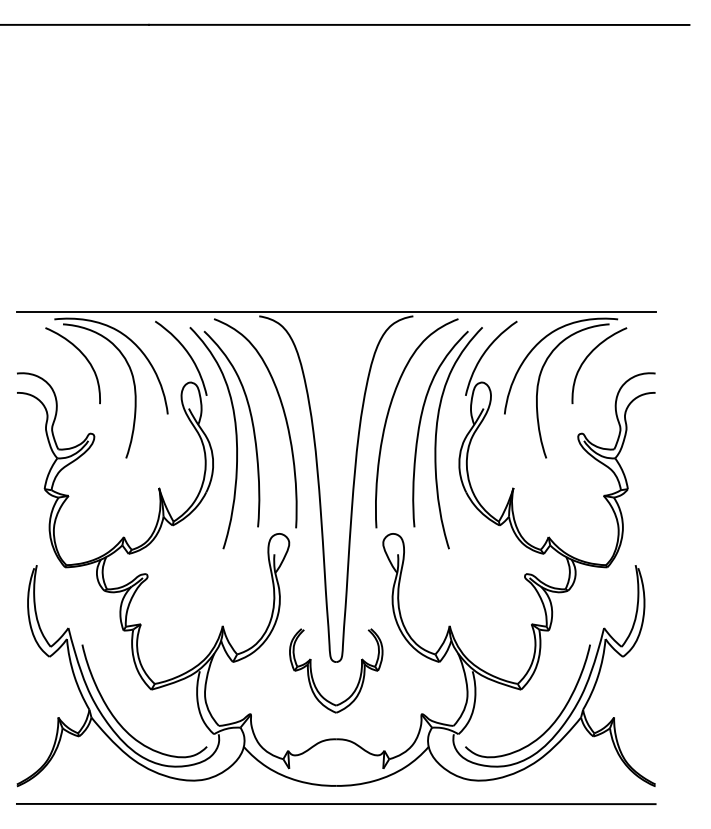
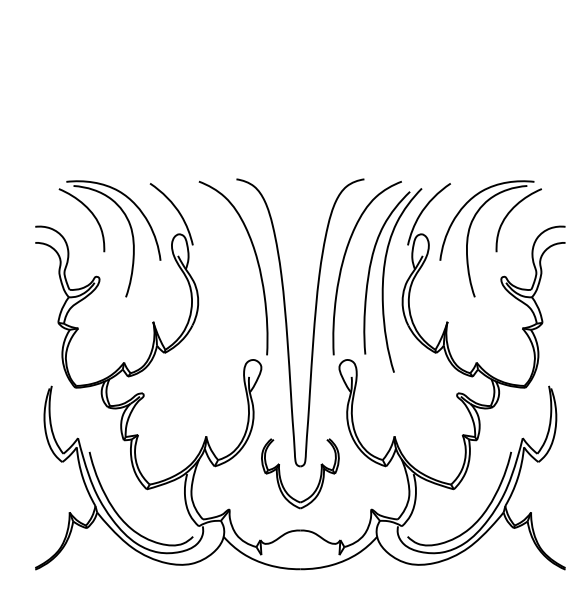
line: (335, 312) -> (299, 176), removed
part: (235, 438) -> (216, 280), removed
line: (335, 803) -> (299, 583), removed

